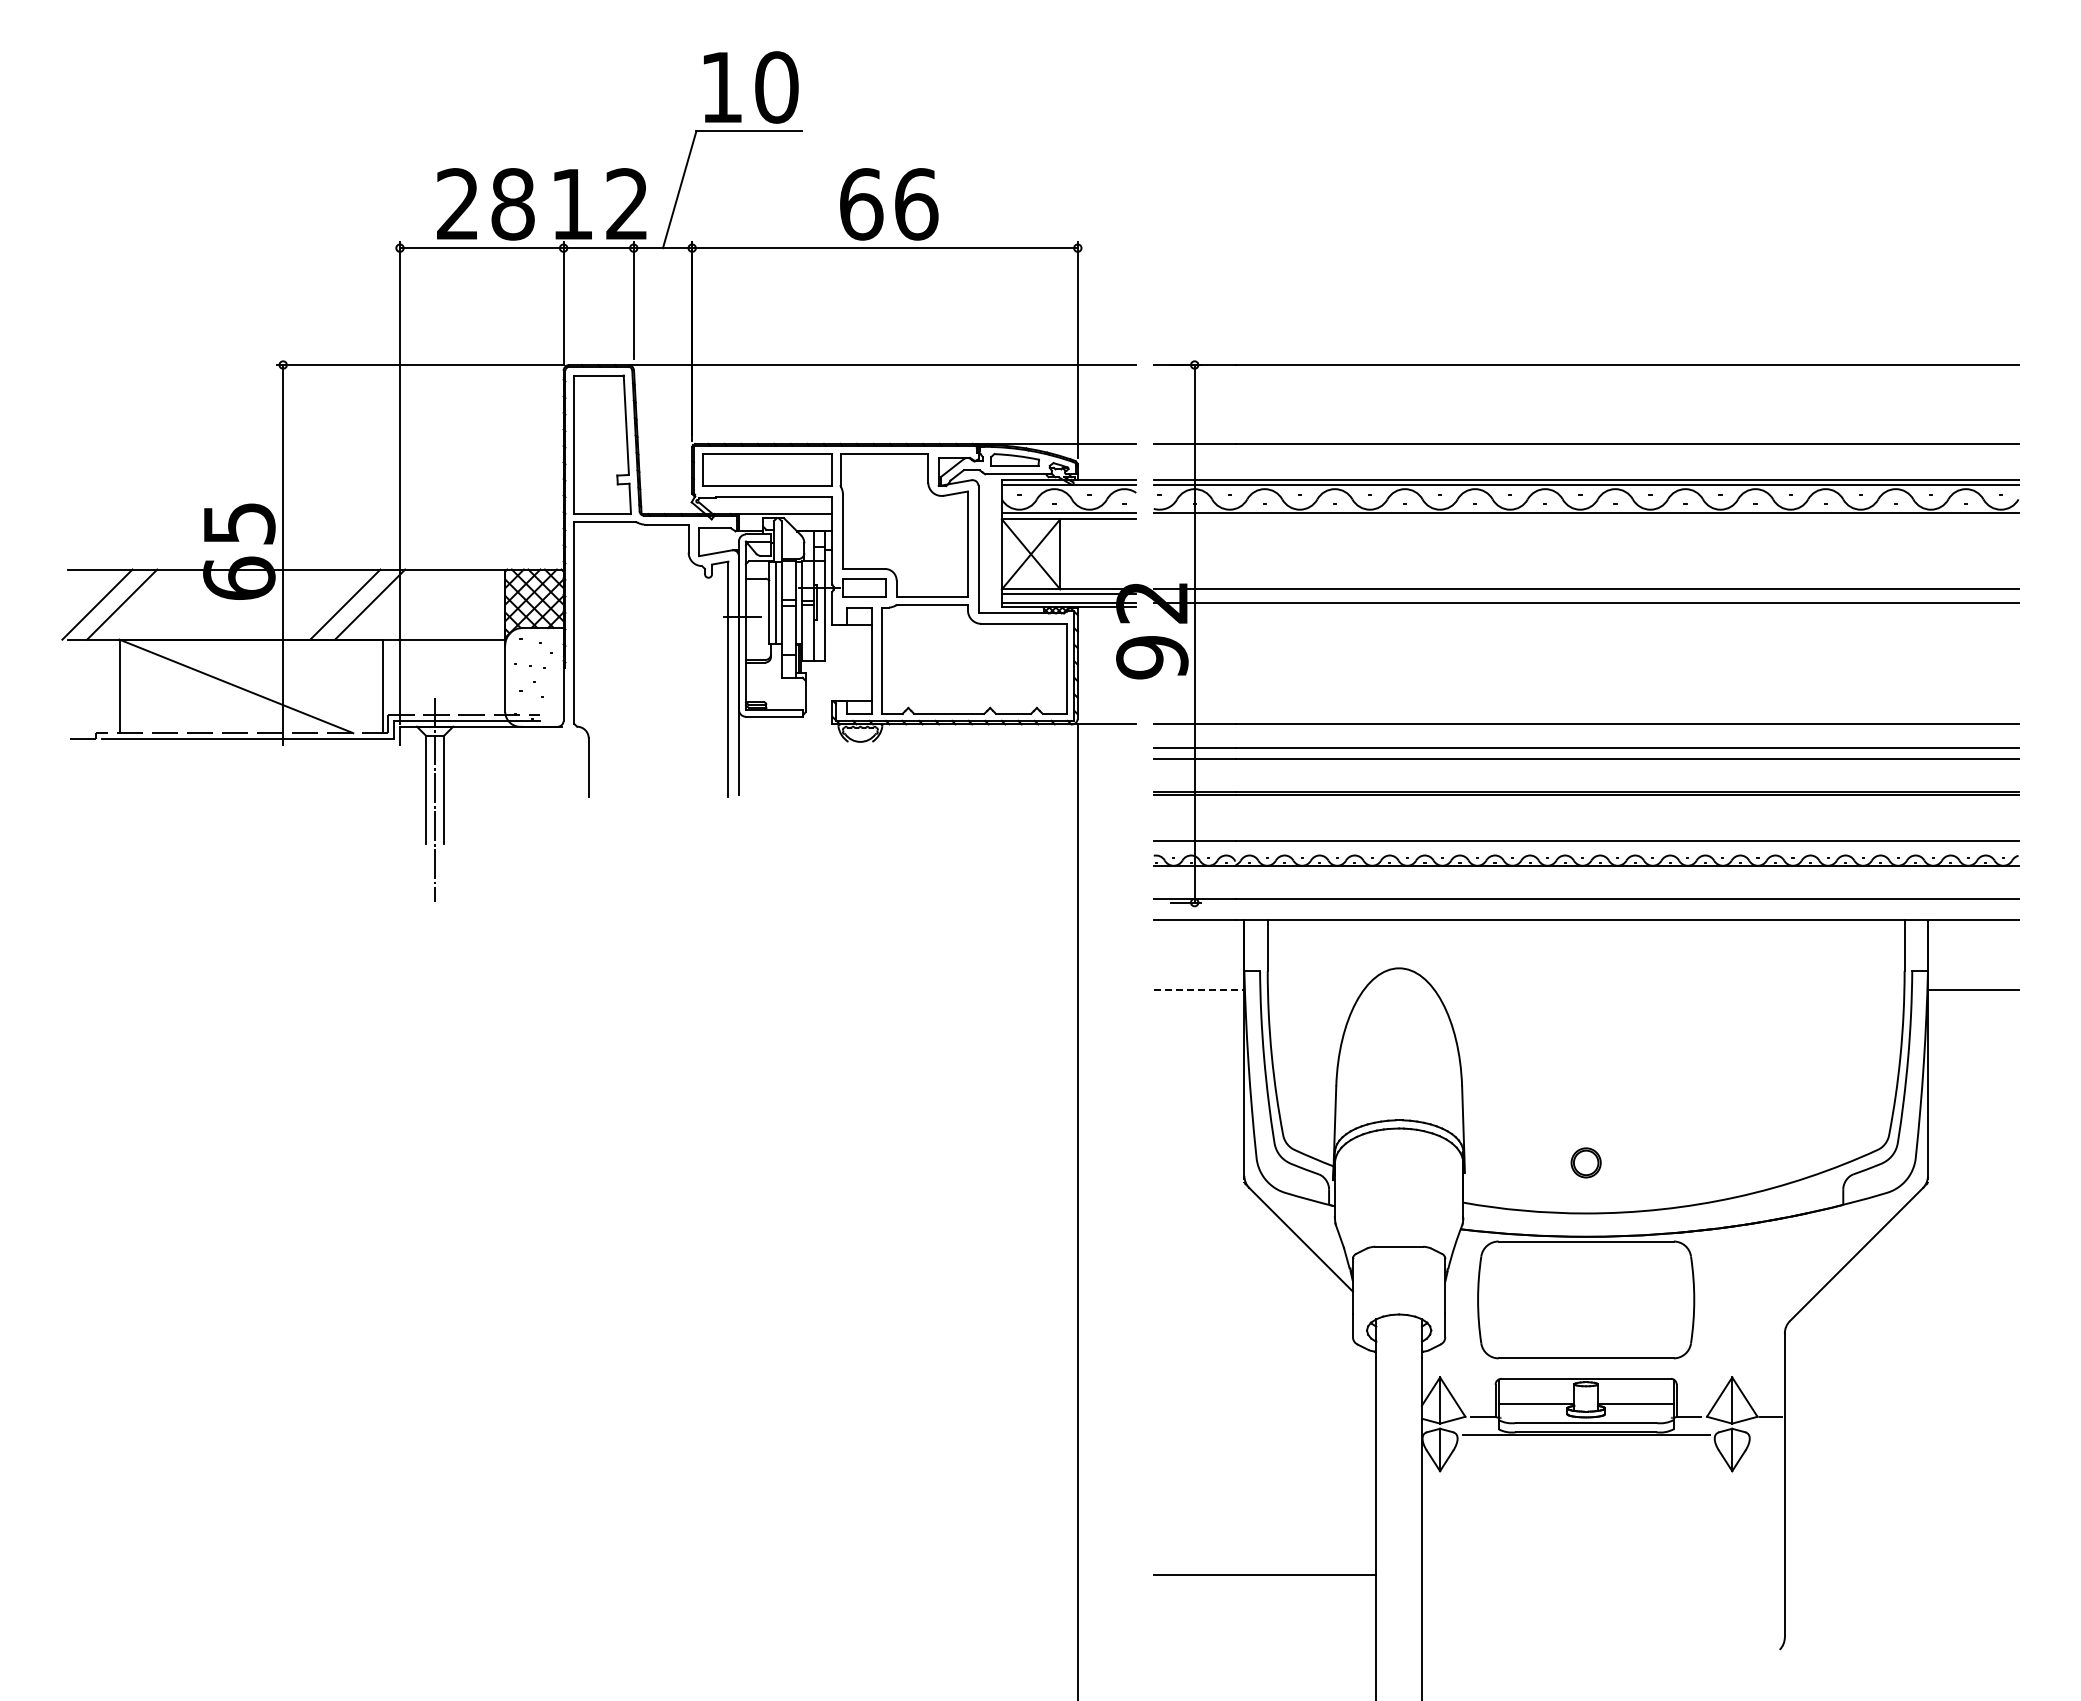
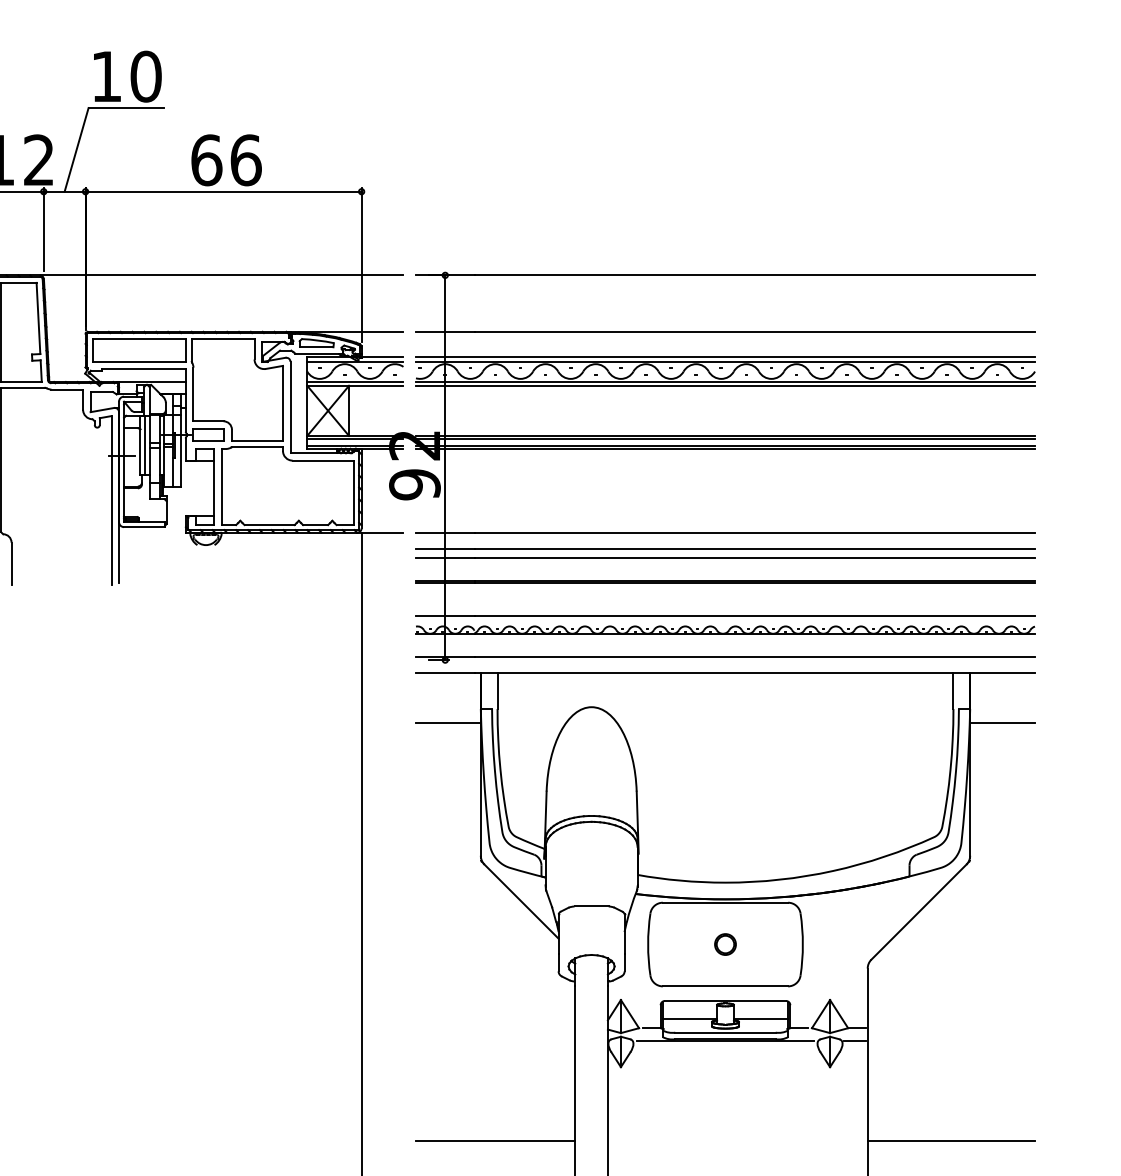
line: (1585, 519) -> (725, 385), added
line: (1585, 593) -> (725, 438), added
line: (1585, 606) -> (725, 448), added
line: (1199, 990) -> (448, 723), dashed -> solid
part: (1585, 1162) -> (725, 944), moved
line: (1766, 1435) -> (854, 1041), added
line: (1901, 1574) -> (951, 1141), added

